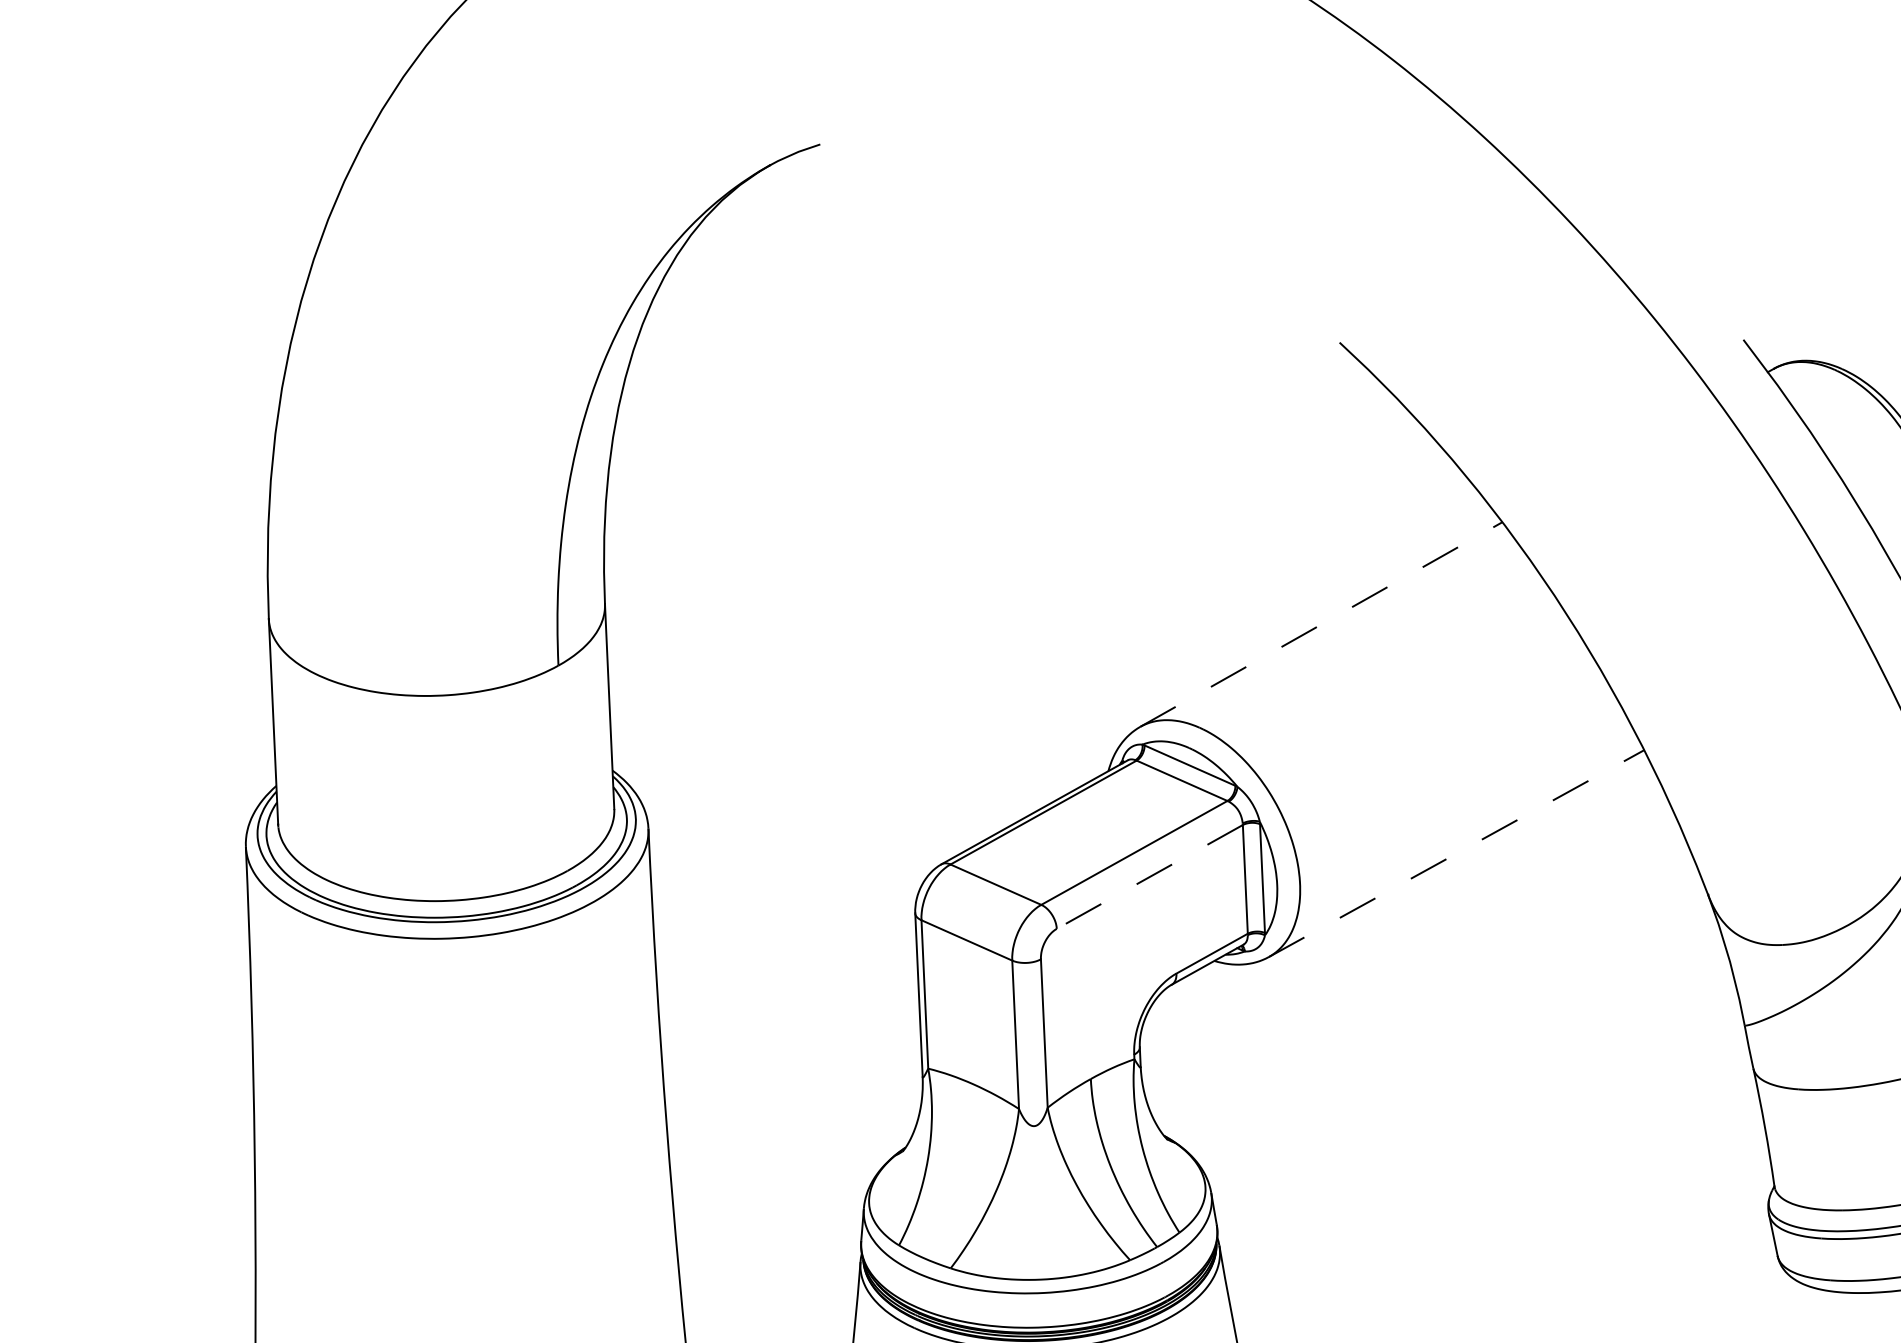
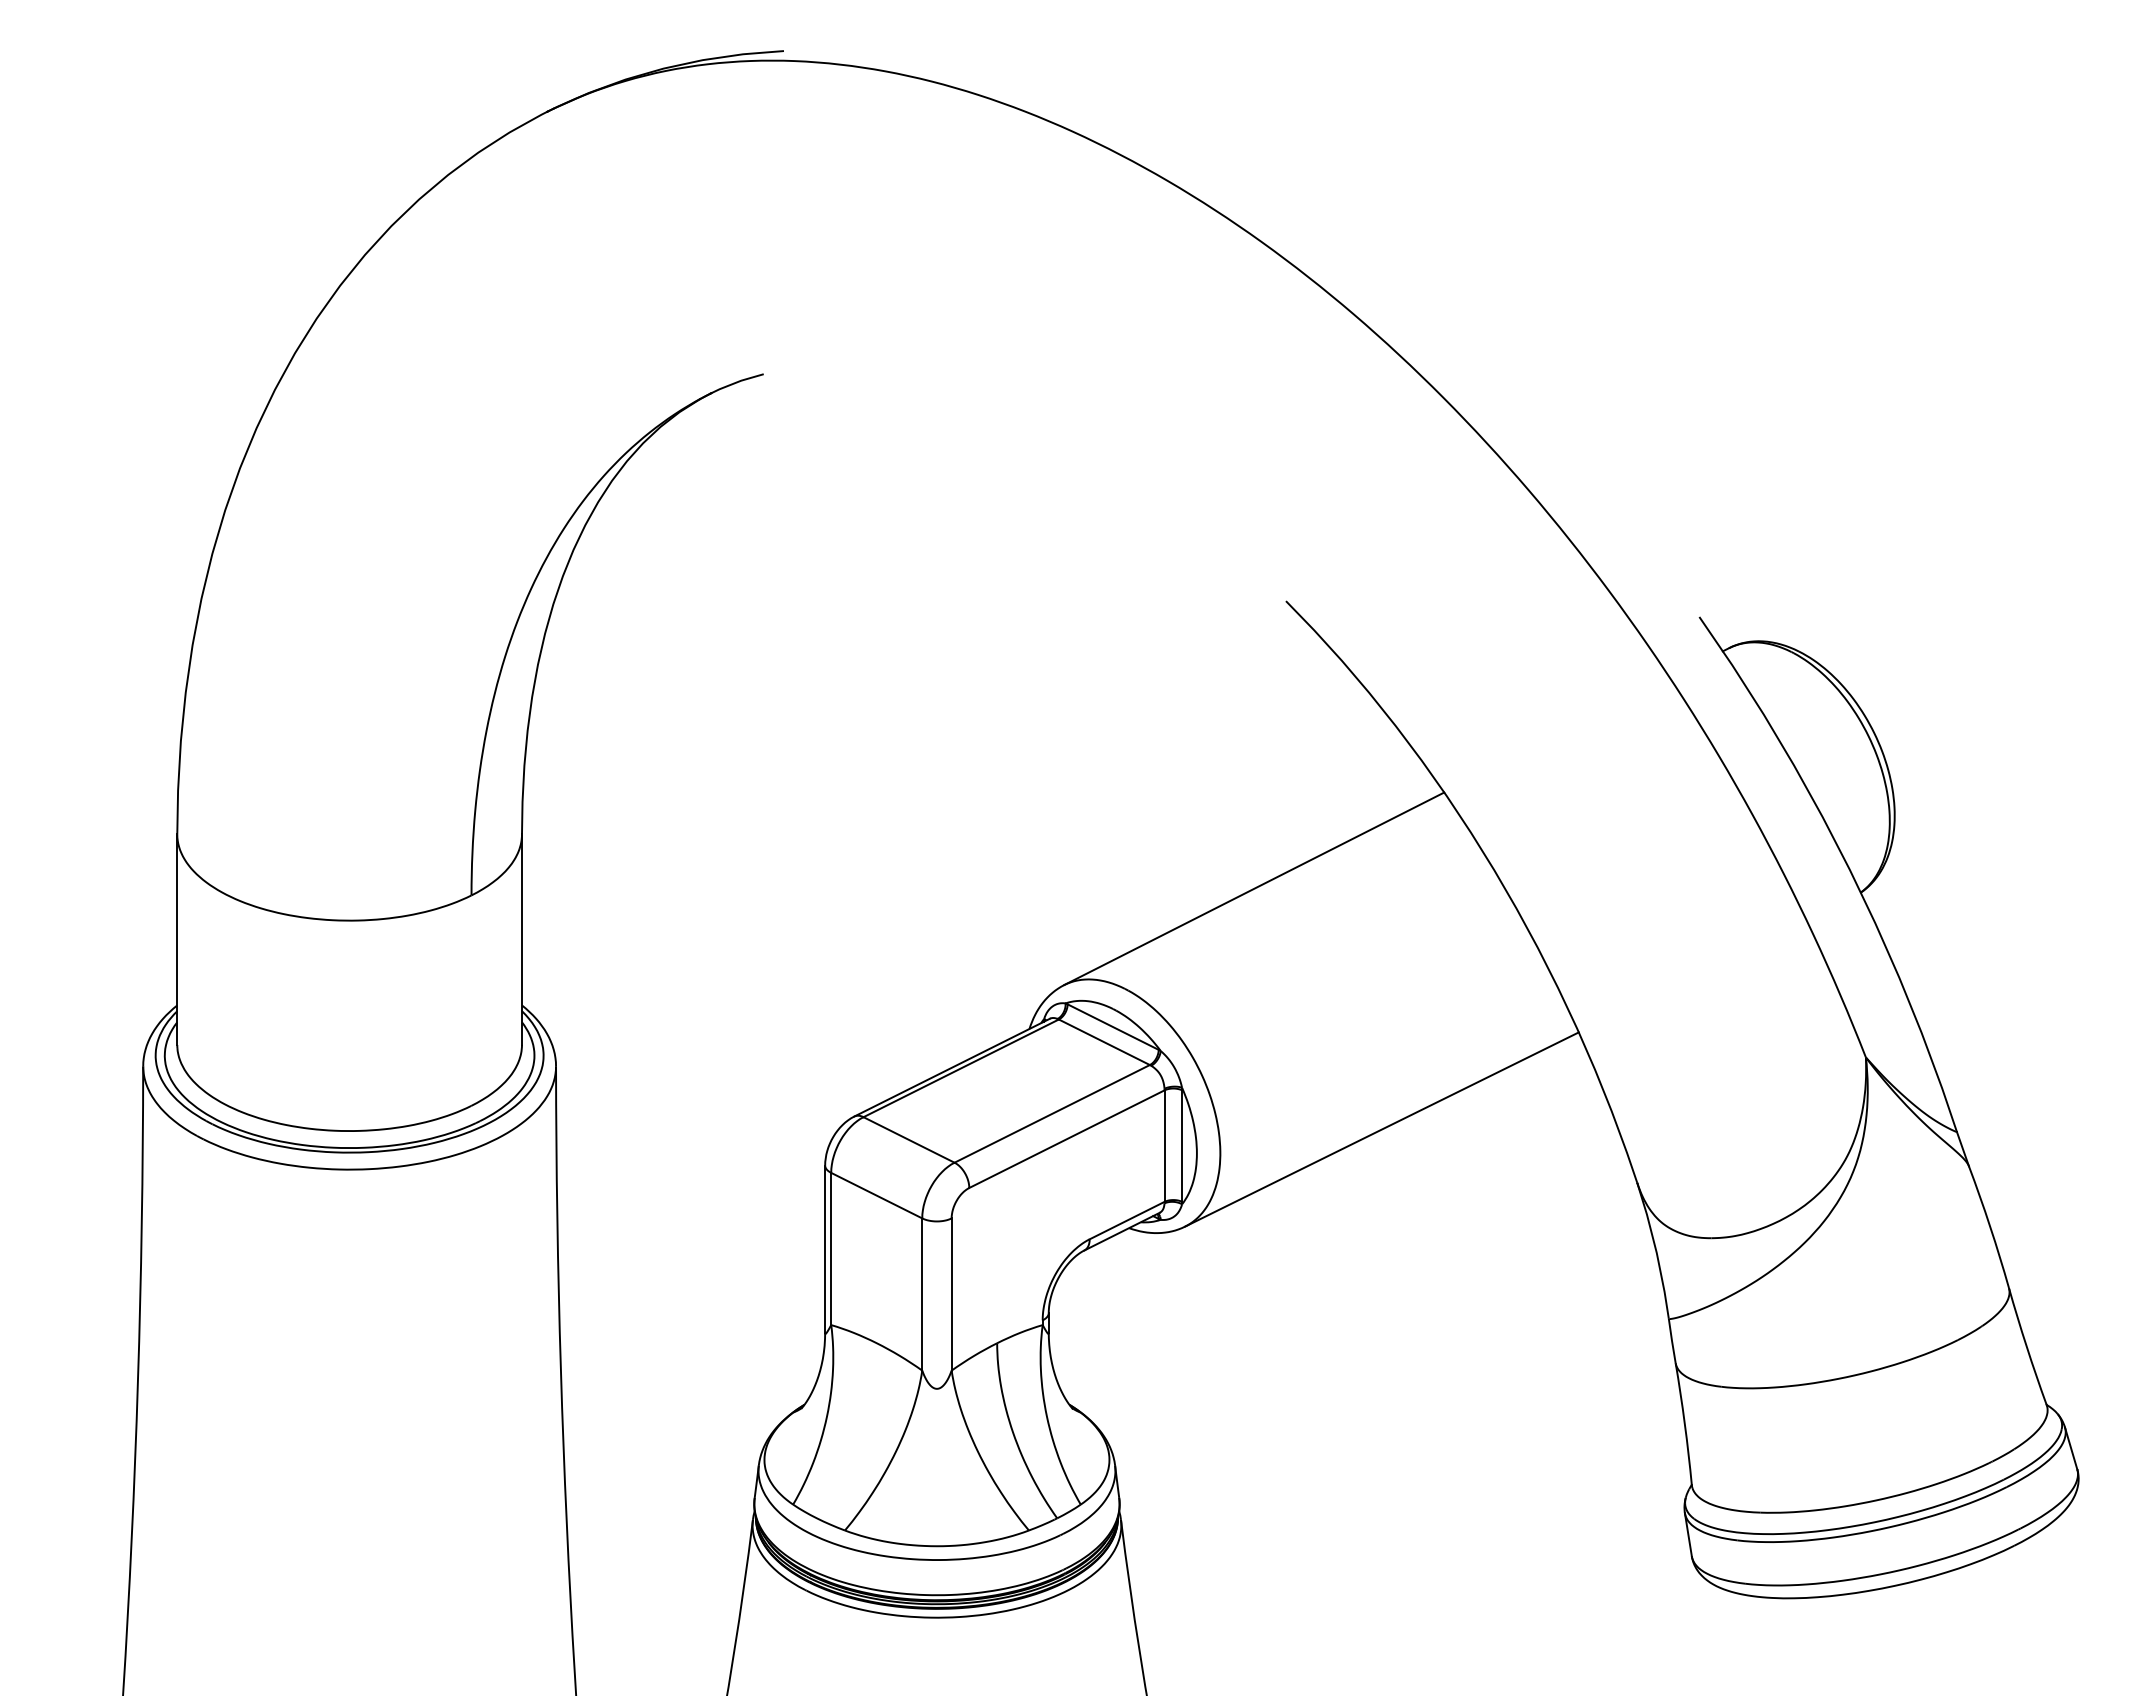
line: (1321, 624) -> (1254, 888), dashed -> solid
line: (1456, 853) -> (1381, 1129), dashed -> solid
line: (1149, 877) -> (1066, 1139), dashed -> solid

